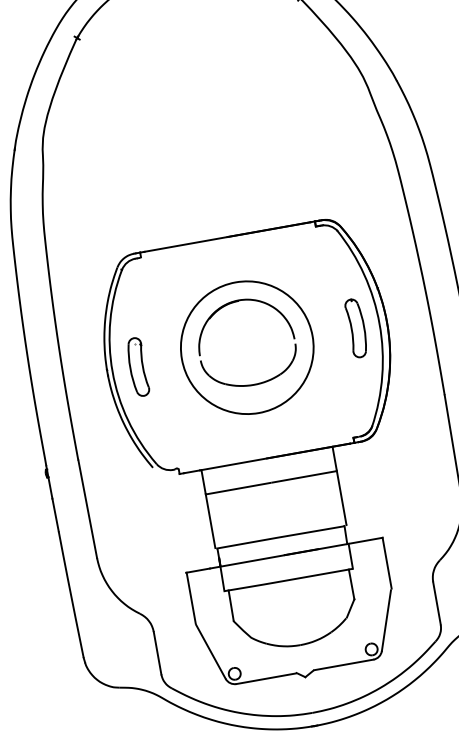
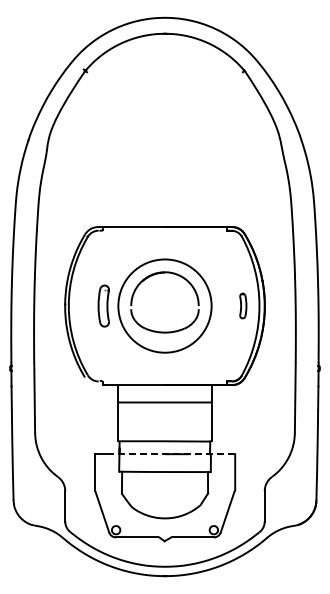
part: (357, 327) -> (243, 305), size x0.6
part: (137, 366) -> (103, 305), moved
line: (296, 553) -> (173, 454), solid -> dashed

